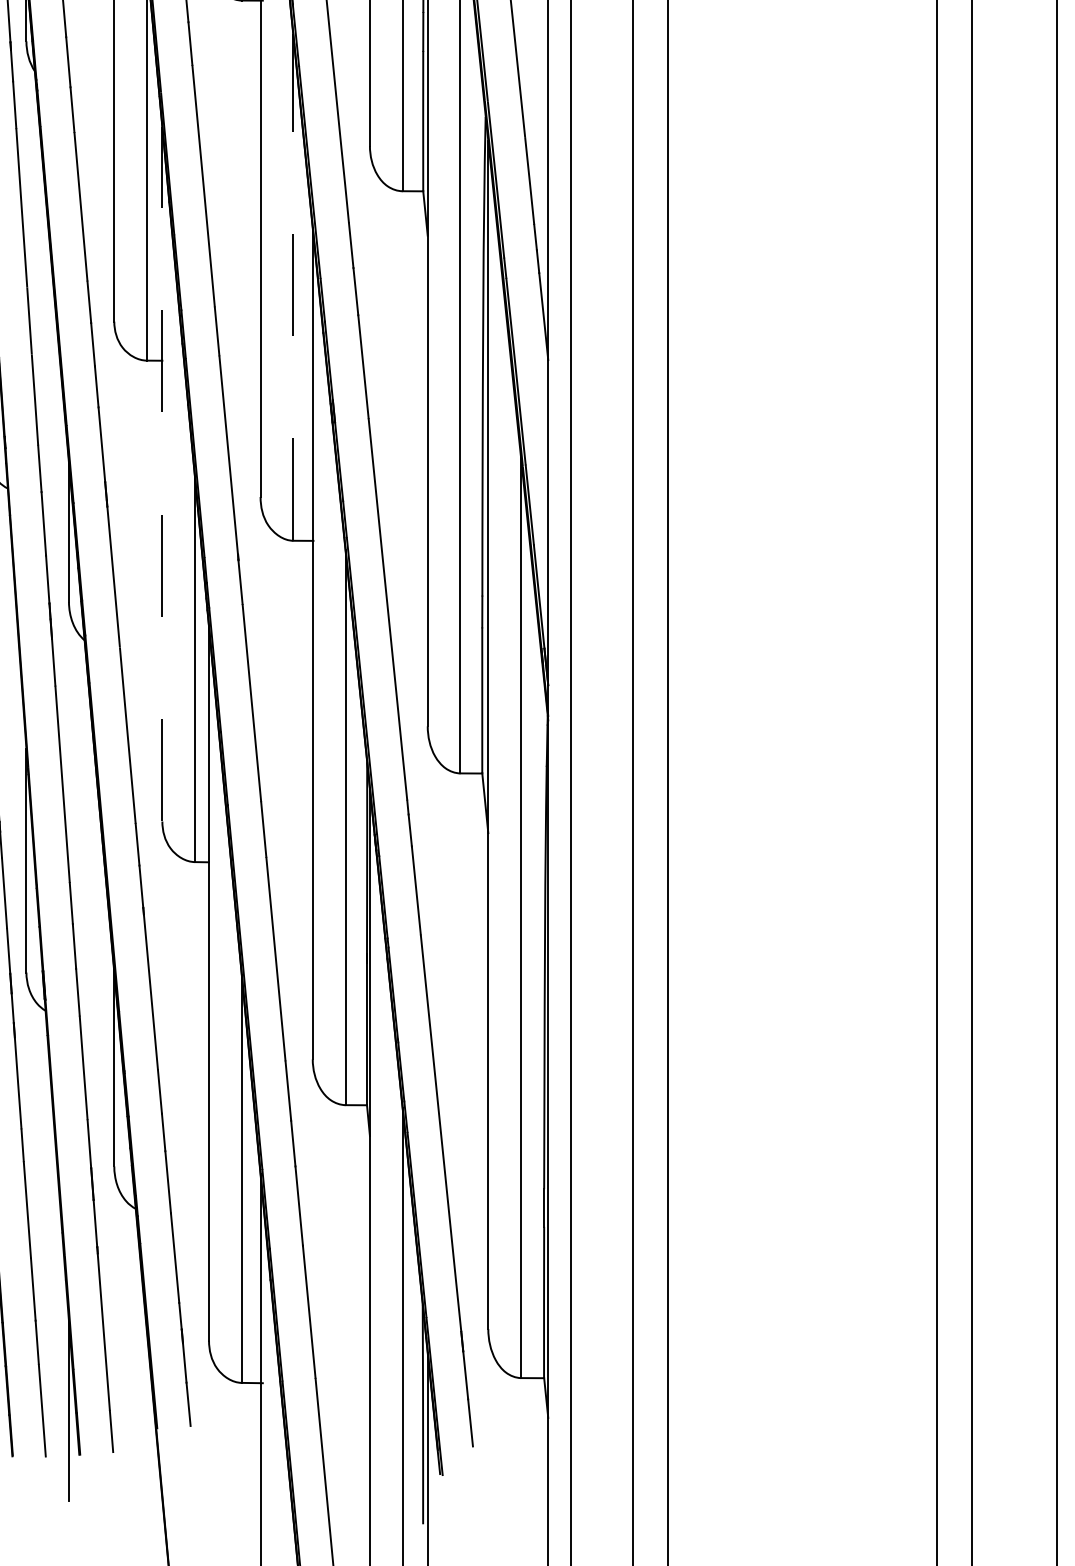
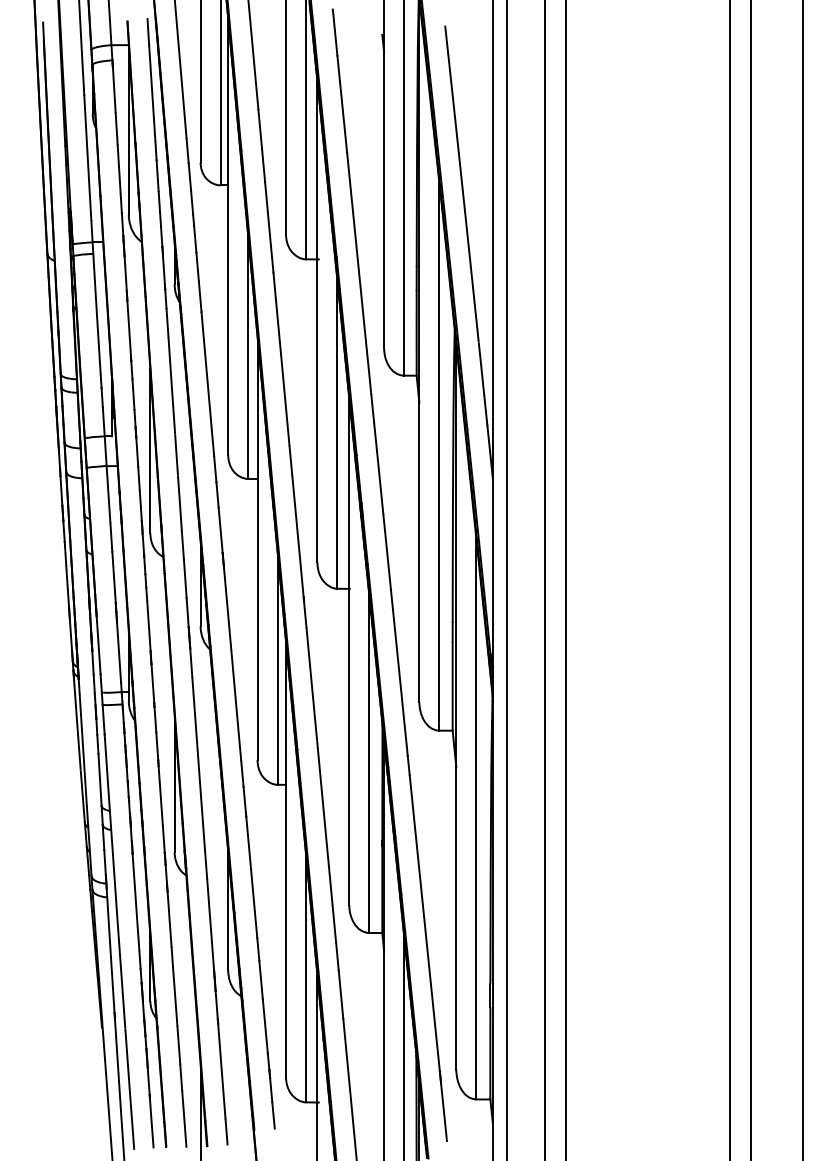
line: (293, 286) -> (337, 433), dashed -> solid
line: (162, 474) -> (257, 548), dashed -> solid

